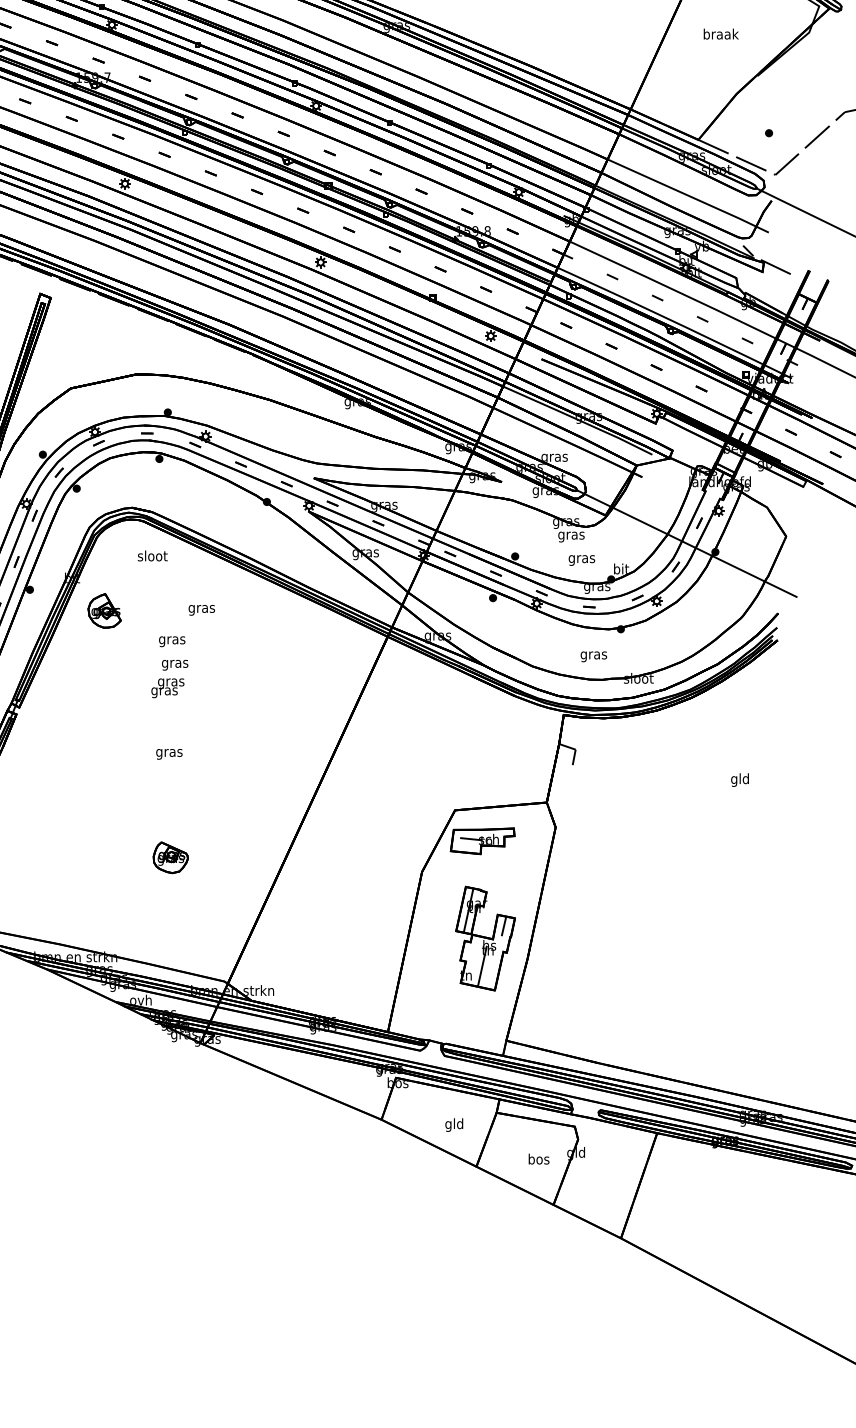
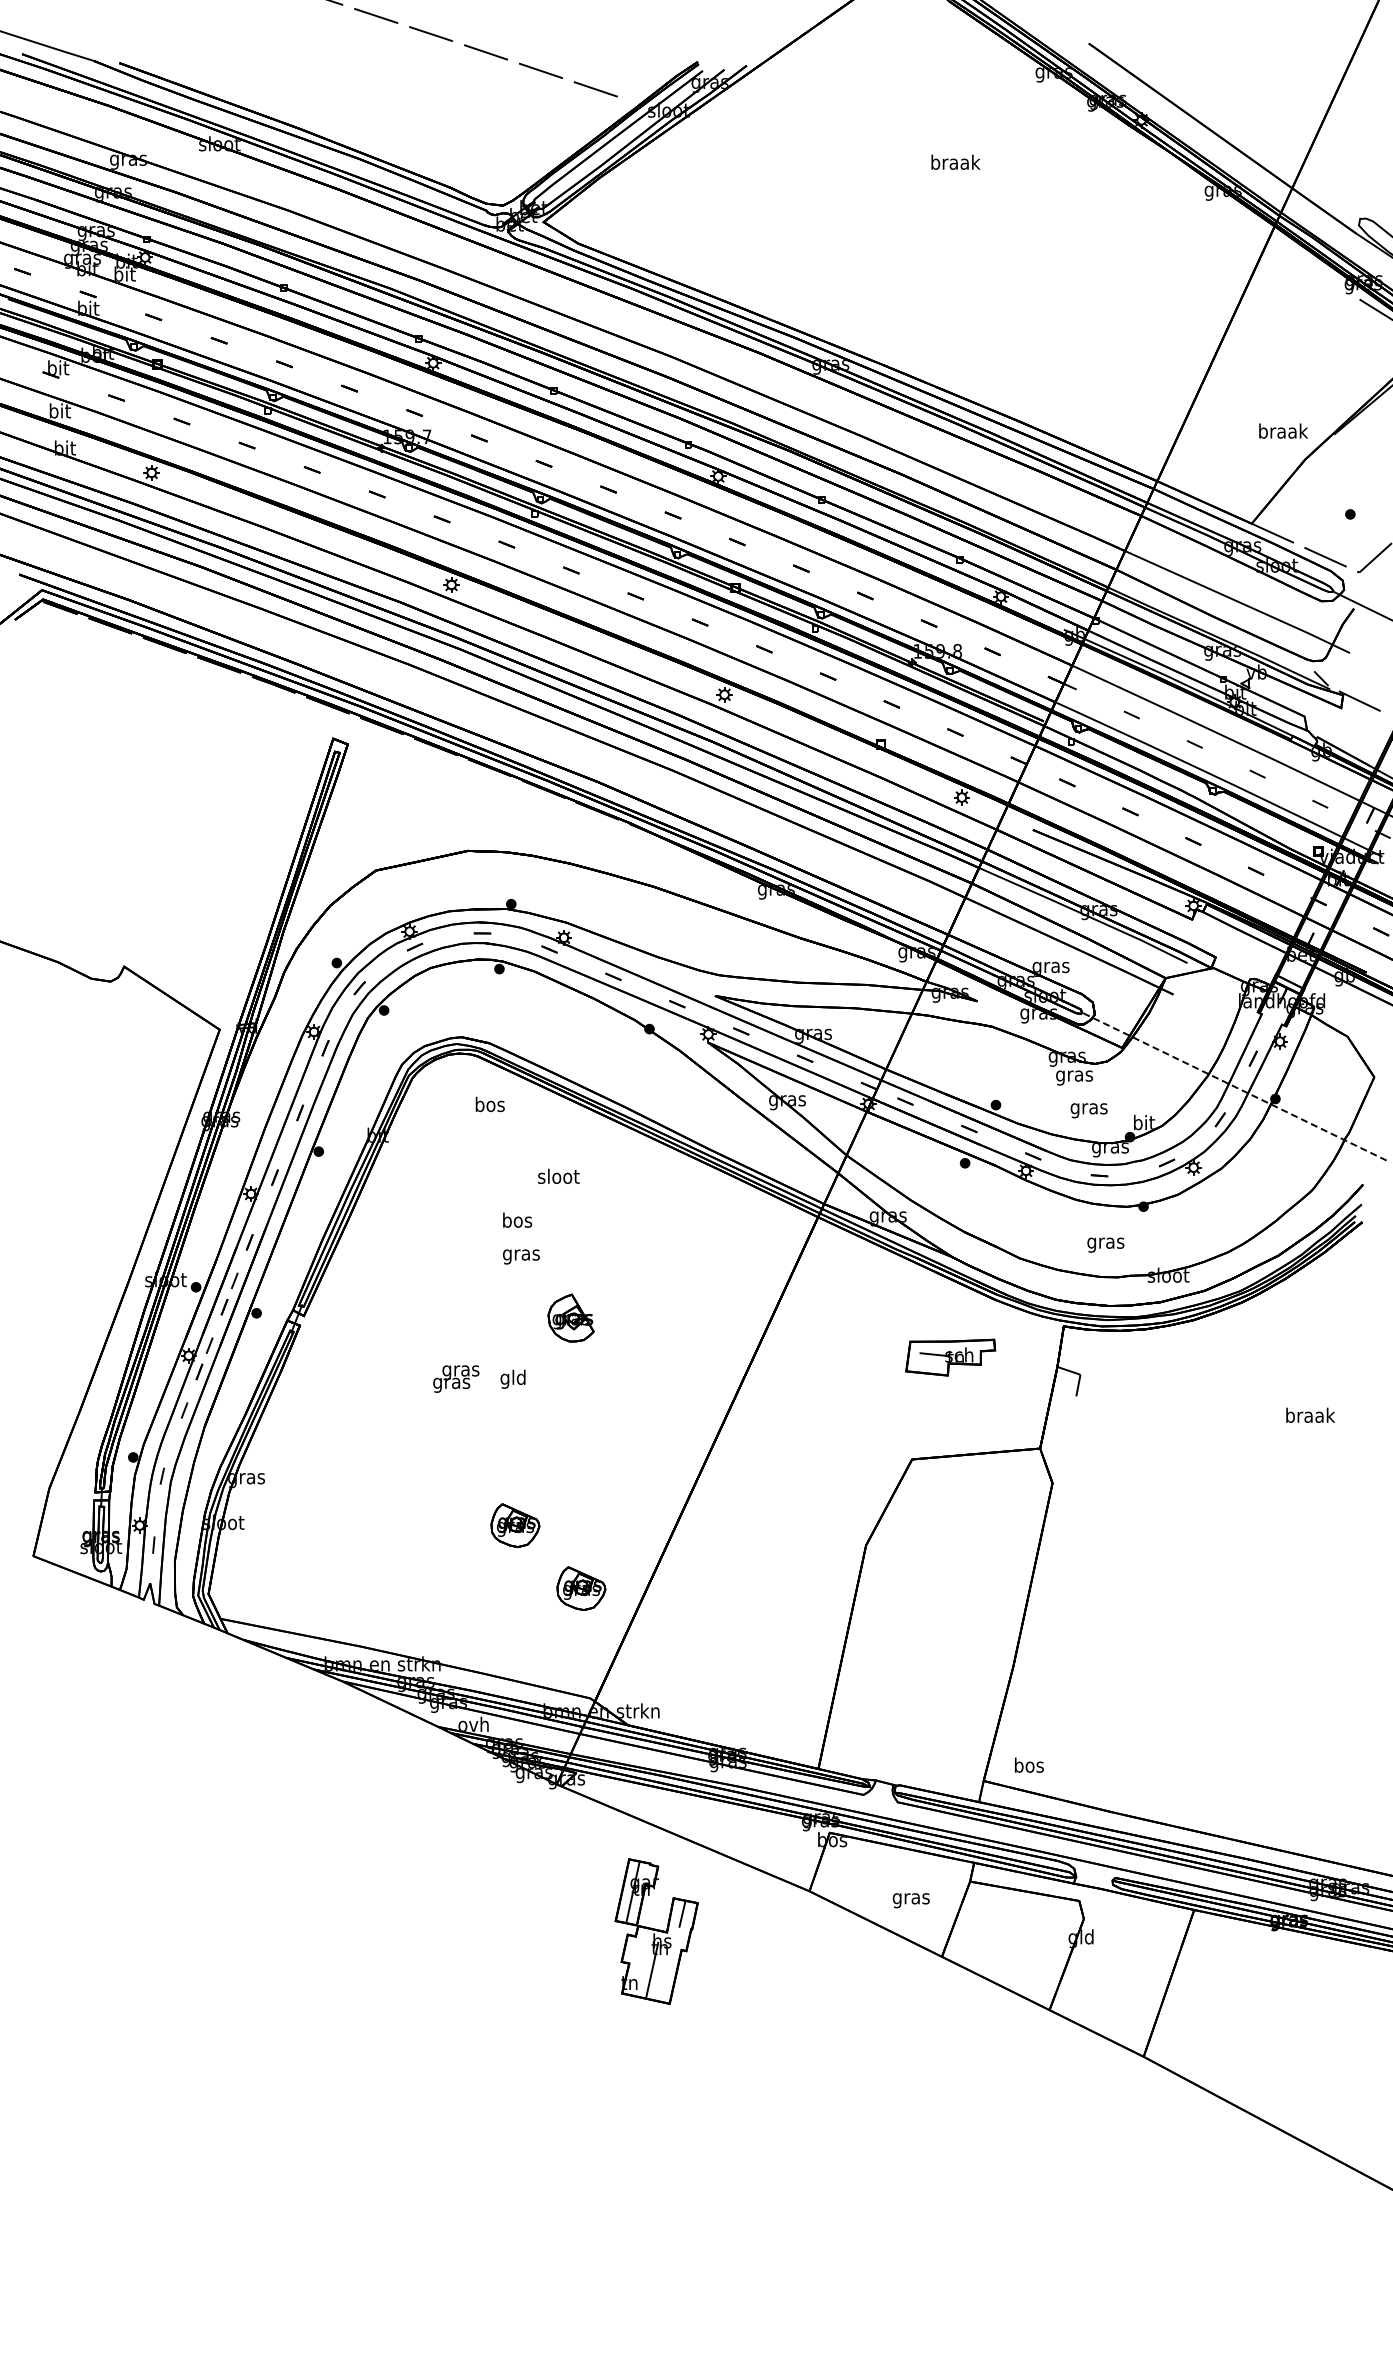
text: (721, 33) -> (1283, 430), moved
line: (687, 543) -> (1236, 1087), solid -> dashed
text: (152, 556) -> (490, 1104), sloot -> bos
text: (201, 608) -> (558, 1177), gras -> sloot
part: (104, 610) -> (570, 1317), moved
text: (171, 639) -> (516, 1221), gras -> bos
text: (168, 687) -> (456, 1378), moved
text: (169, 752) -> (513, 1378), gras -> gld
text: (740, 779) -> (1310, 1416), gld -> braak
part: (482, 841) -> (950, 1357), moved
part: (218, 902) -> (581, 1588), added
part: (485, 938) -> (656, 1931), moved
text: (453, 1124) -> (910, 1898), gld -> gras
text: (539, 1158) -> (1029, 1764), moved

